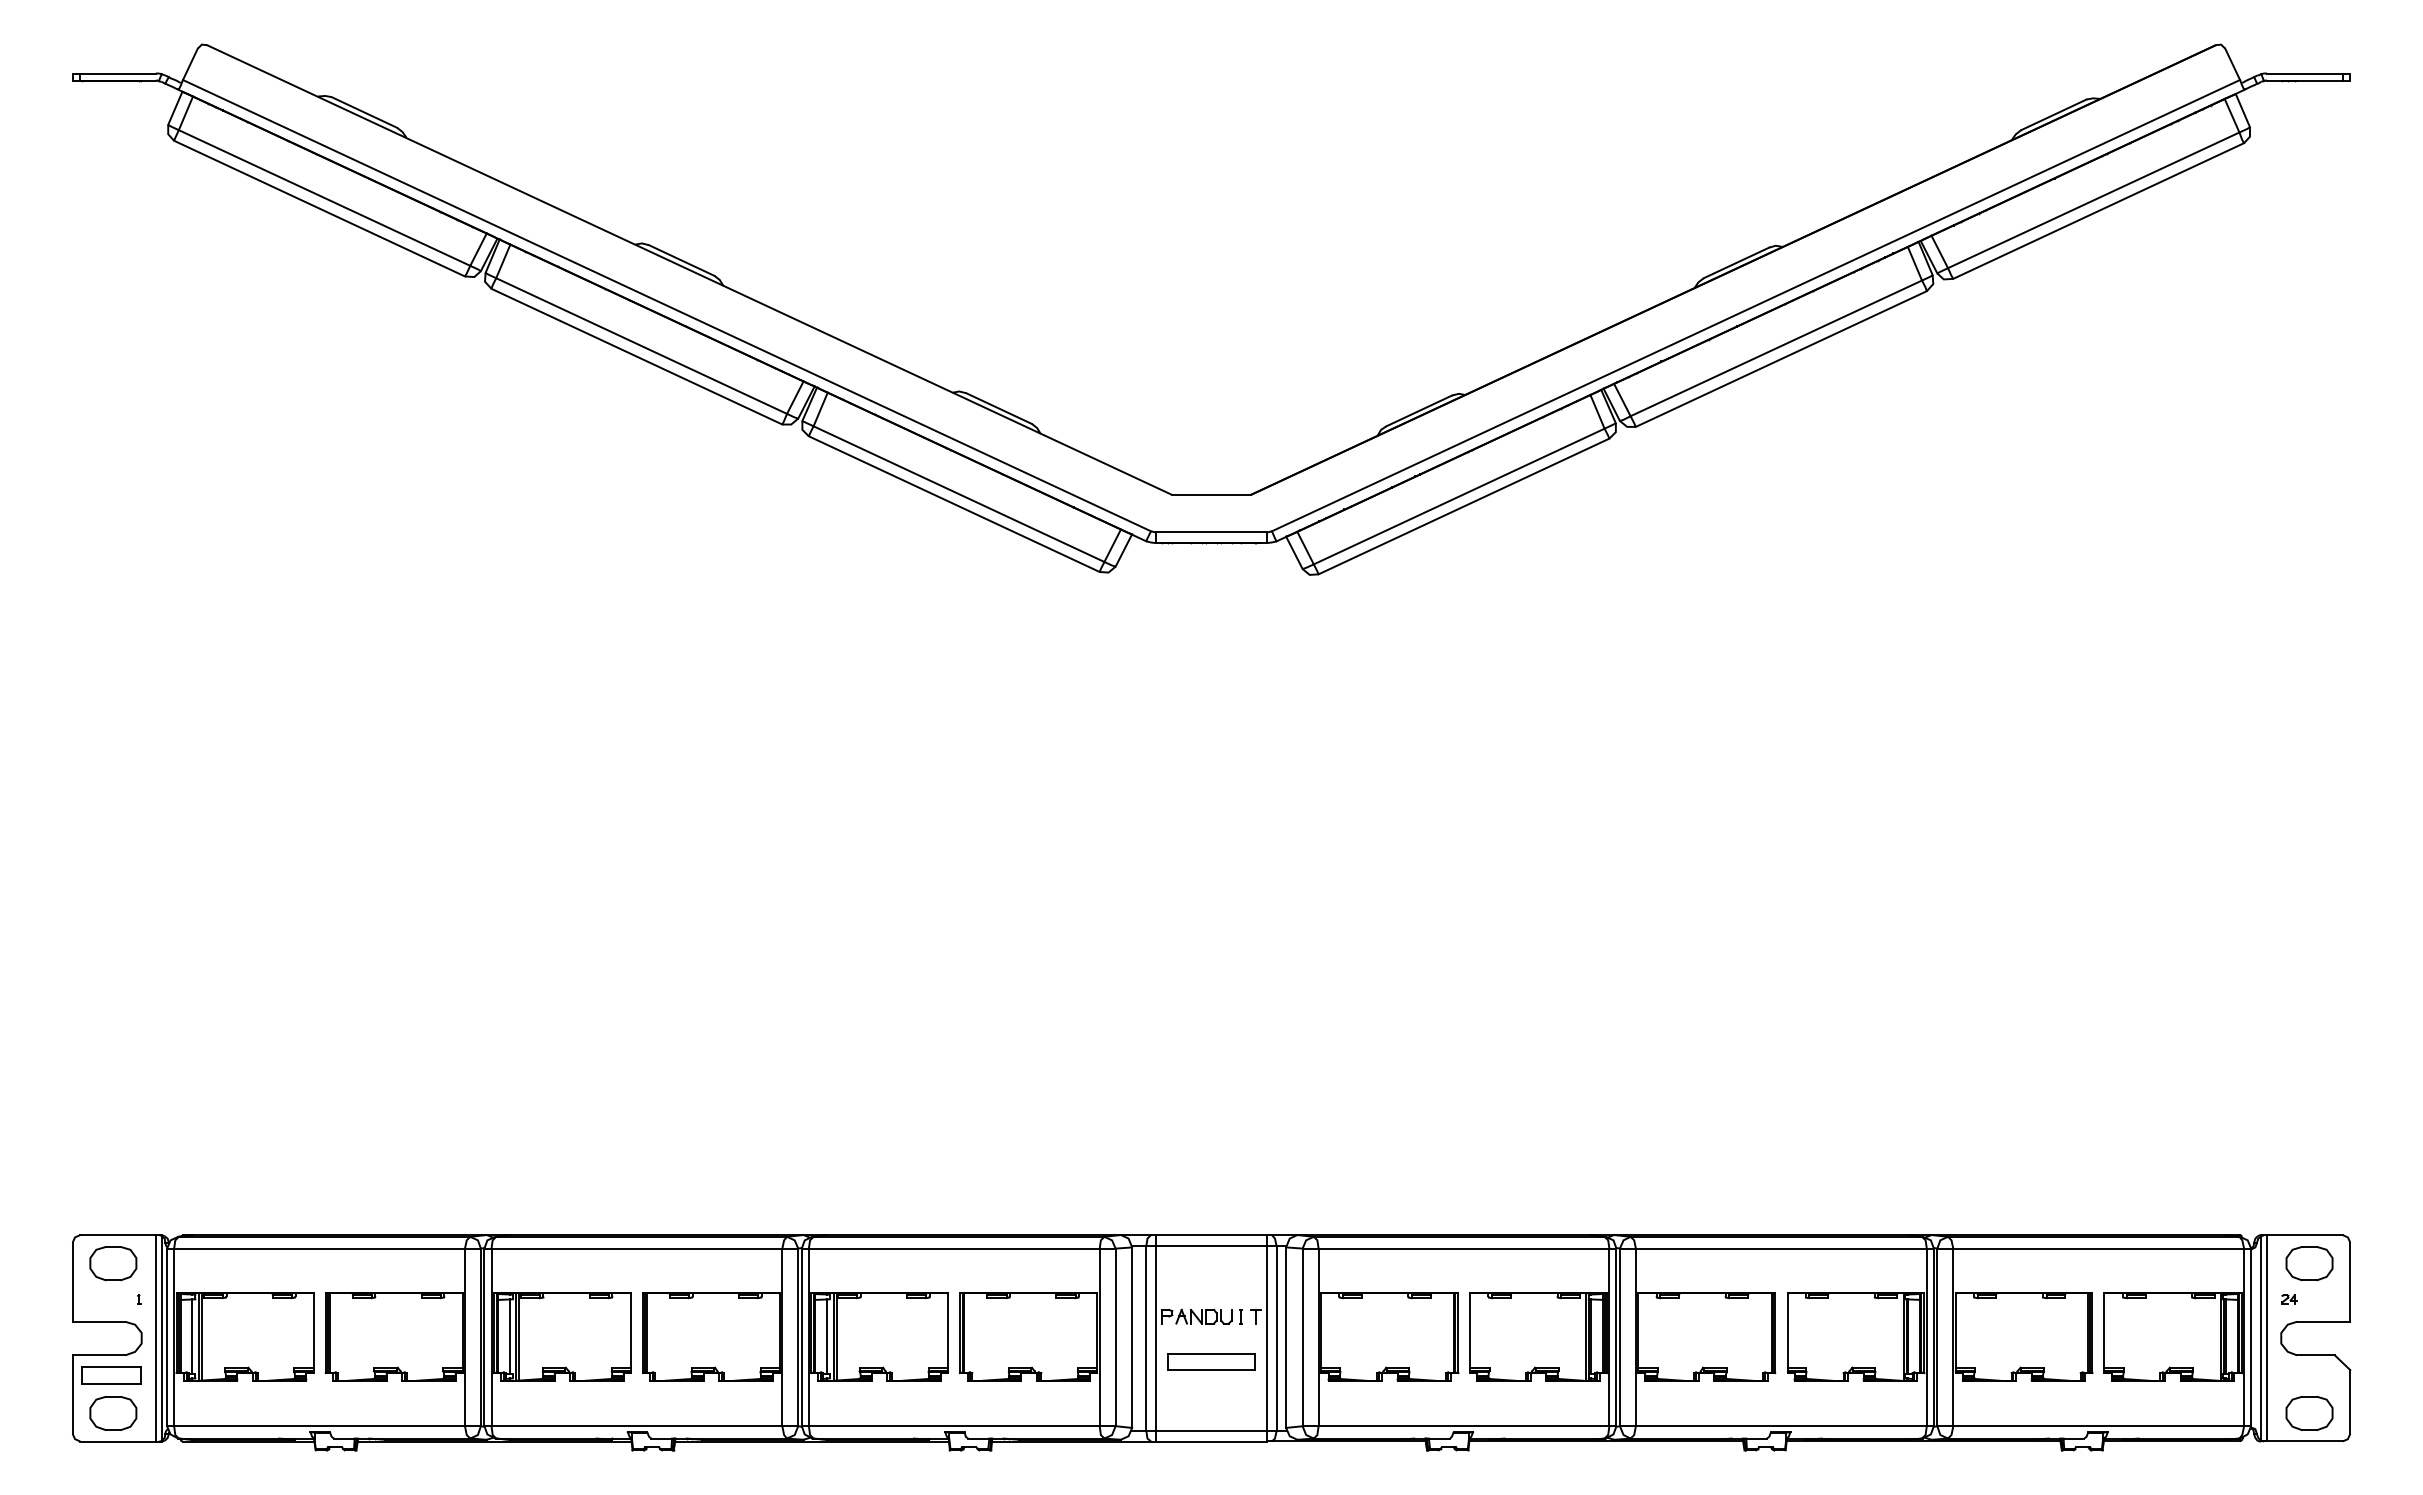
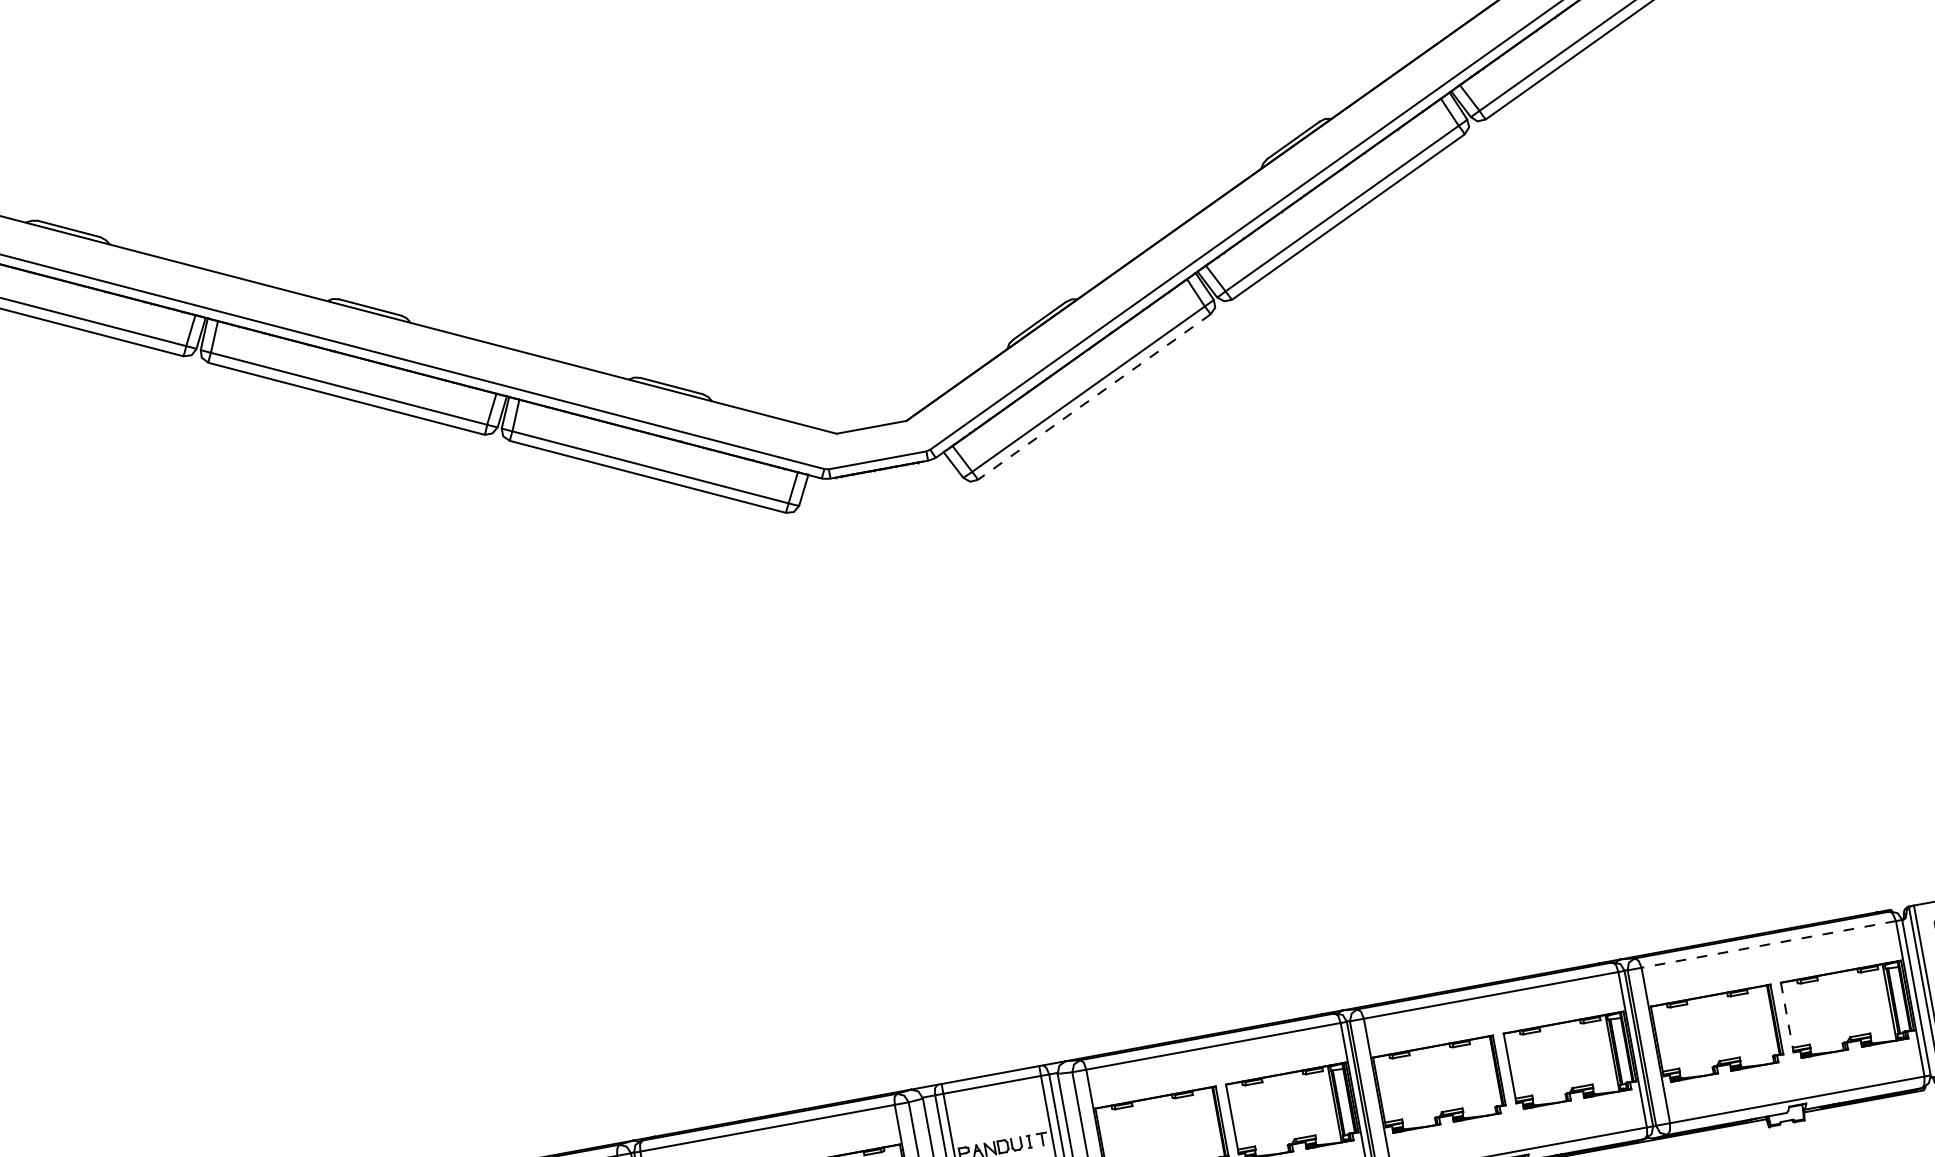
line: (1463, 506) -> (1093, 397), solid -> dashed
line: (2098, 1248) -> (1768, 944), solid -> dashed
line: (2104, 1333) -> (1787, 1017), solid -> dashed

